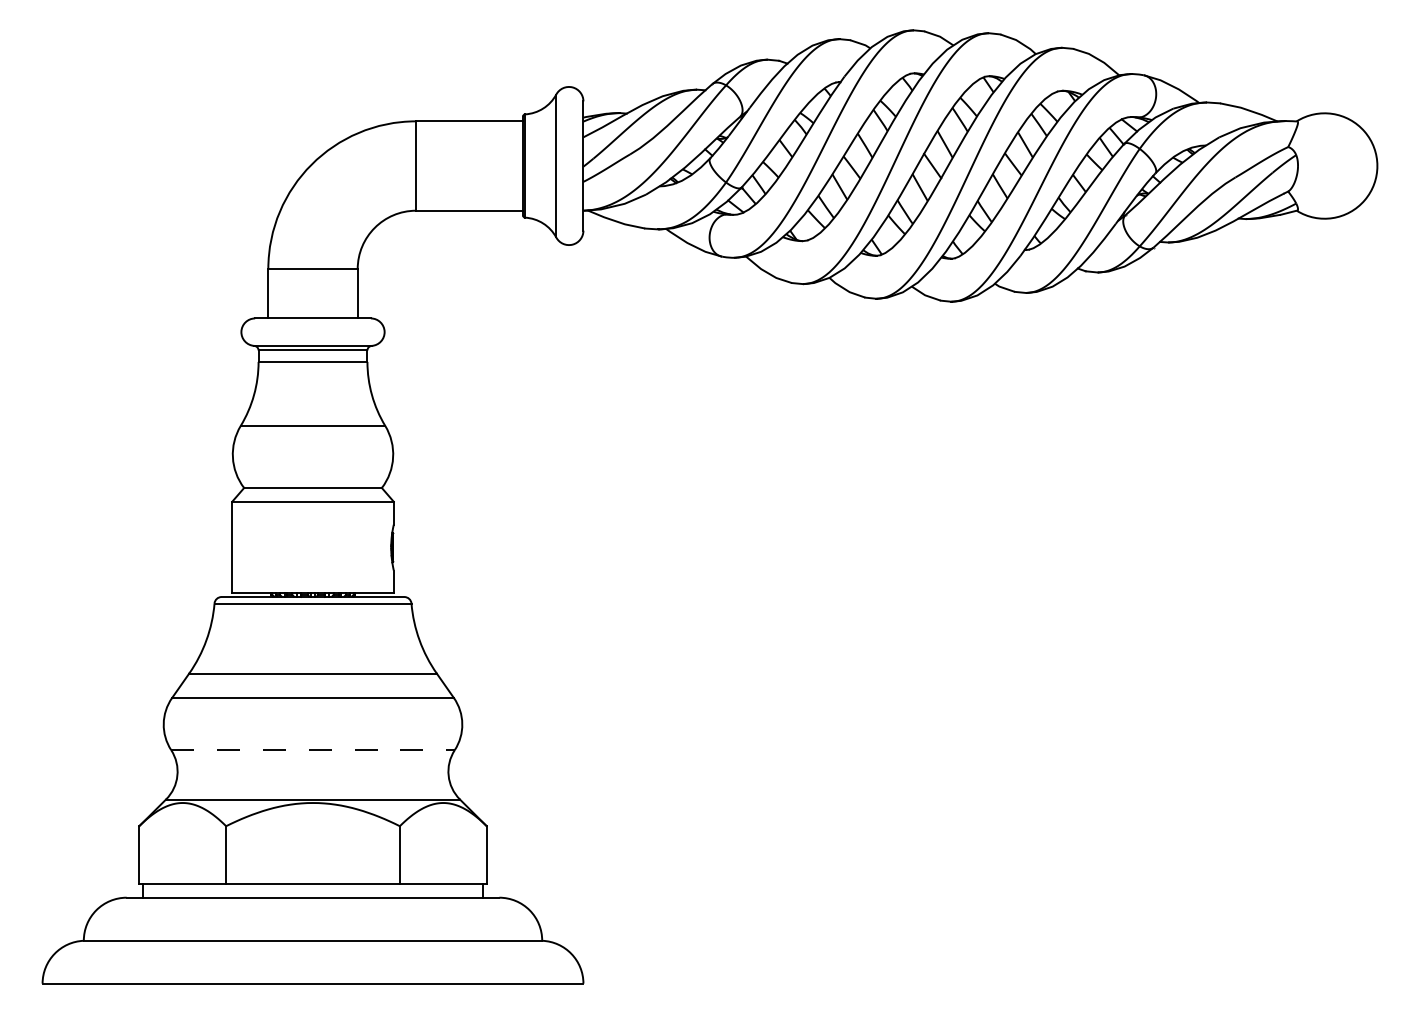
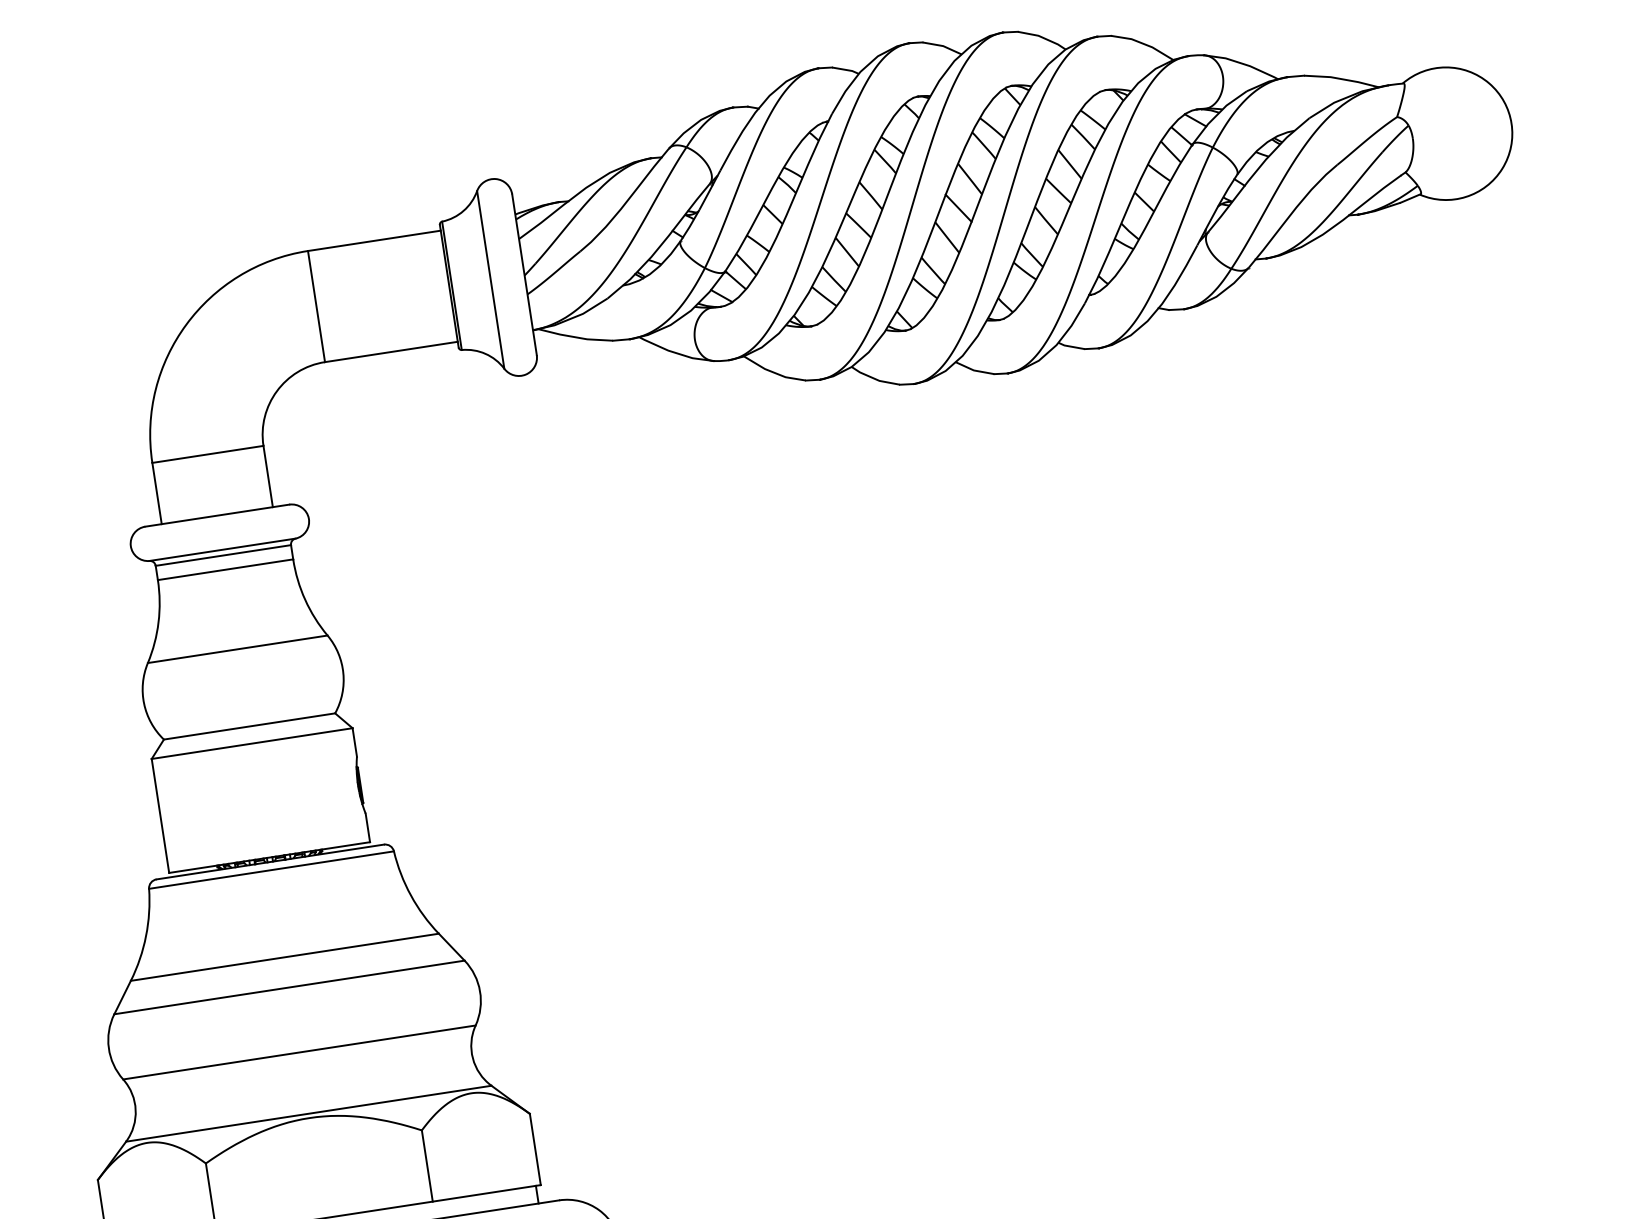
line: (313, 750) -> (300, 1052), dashed -> solid

